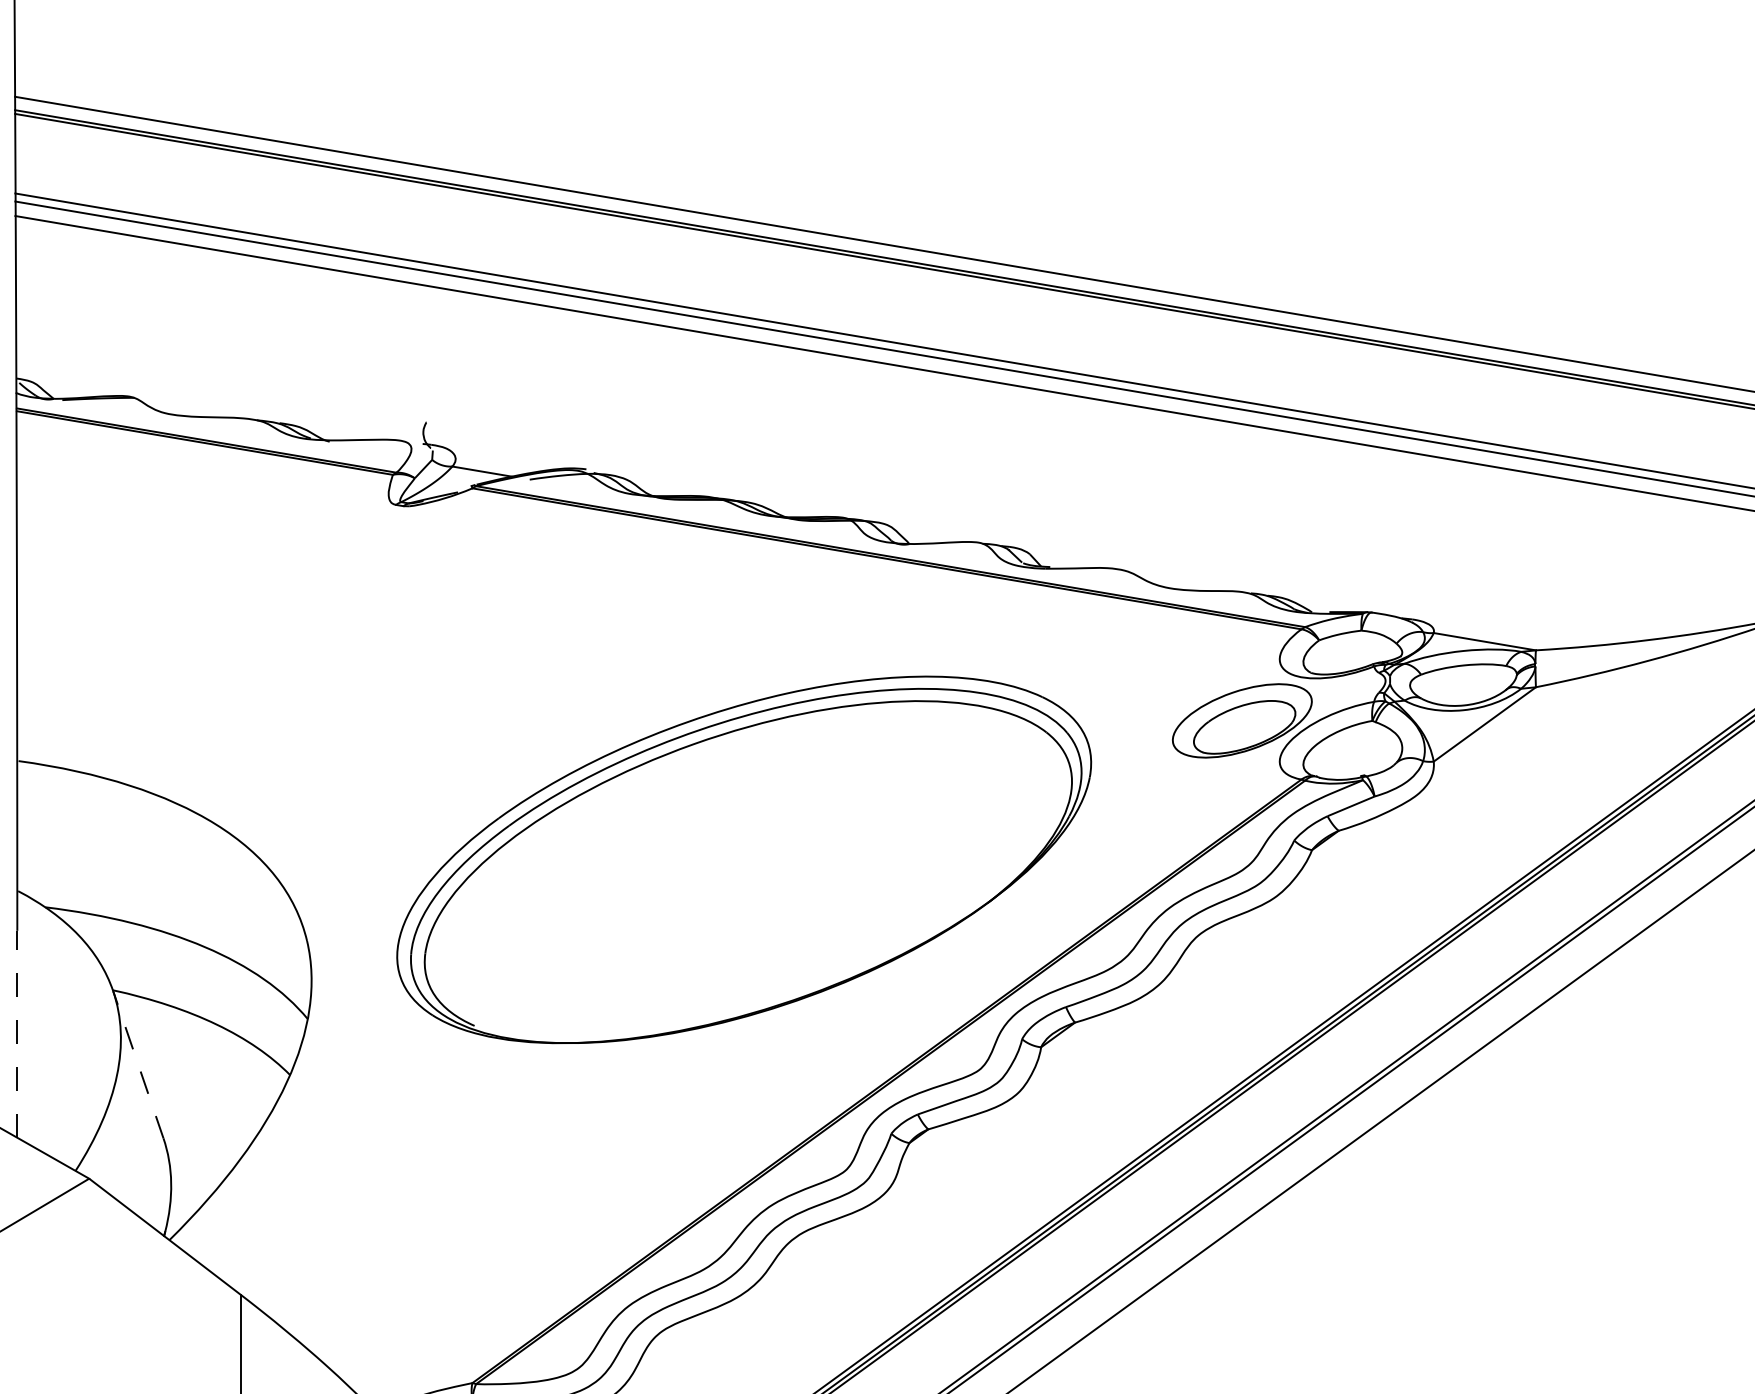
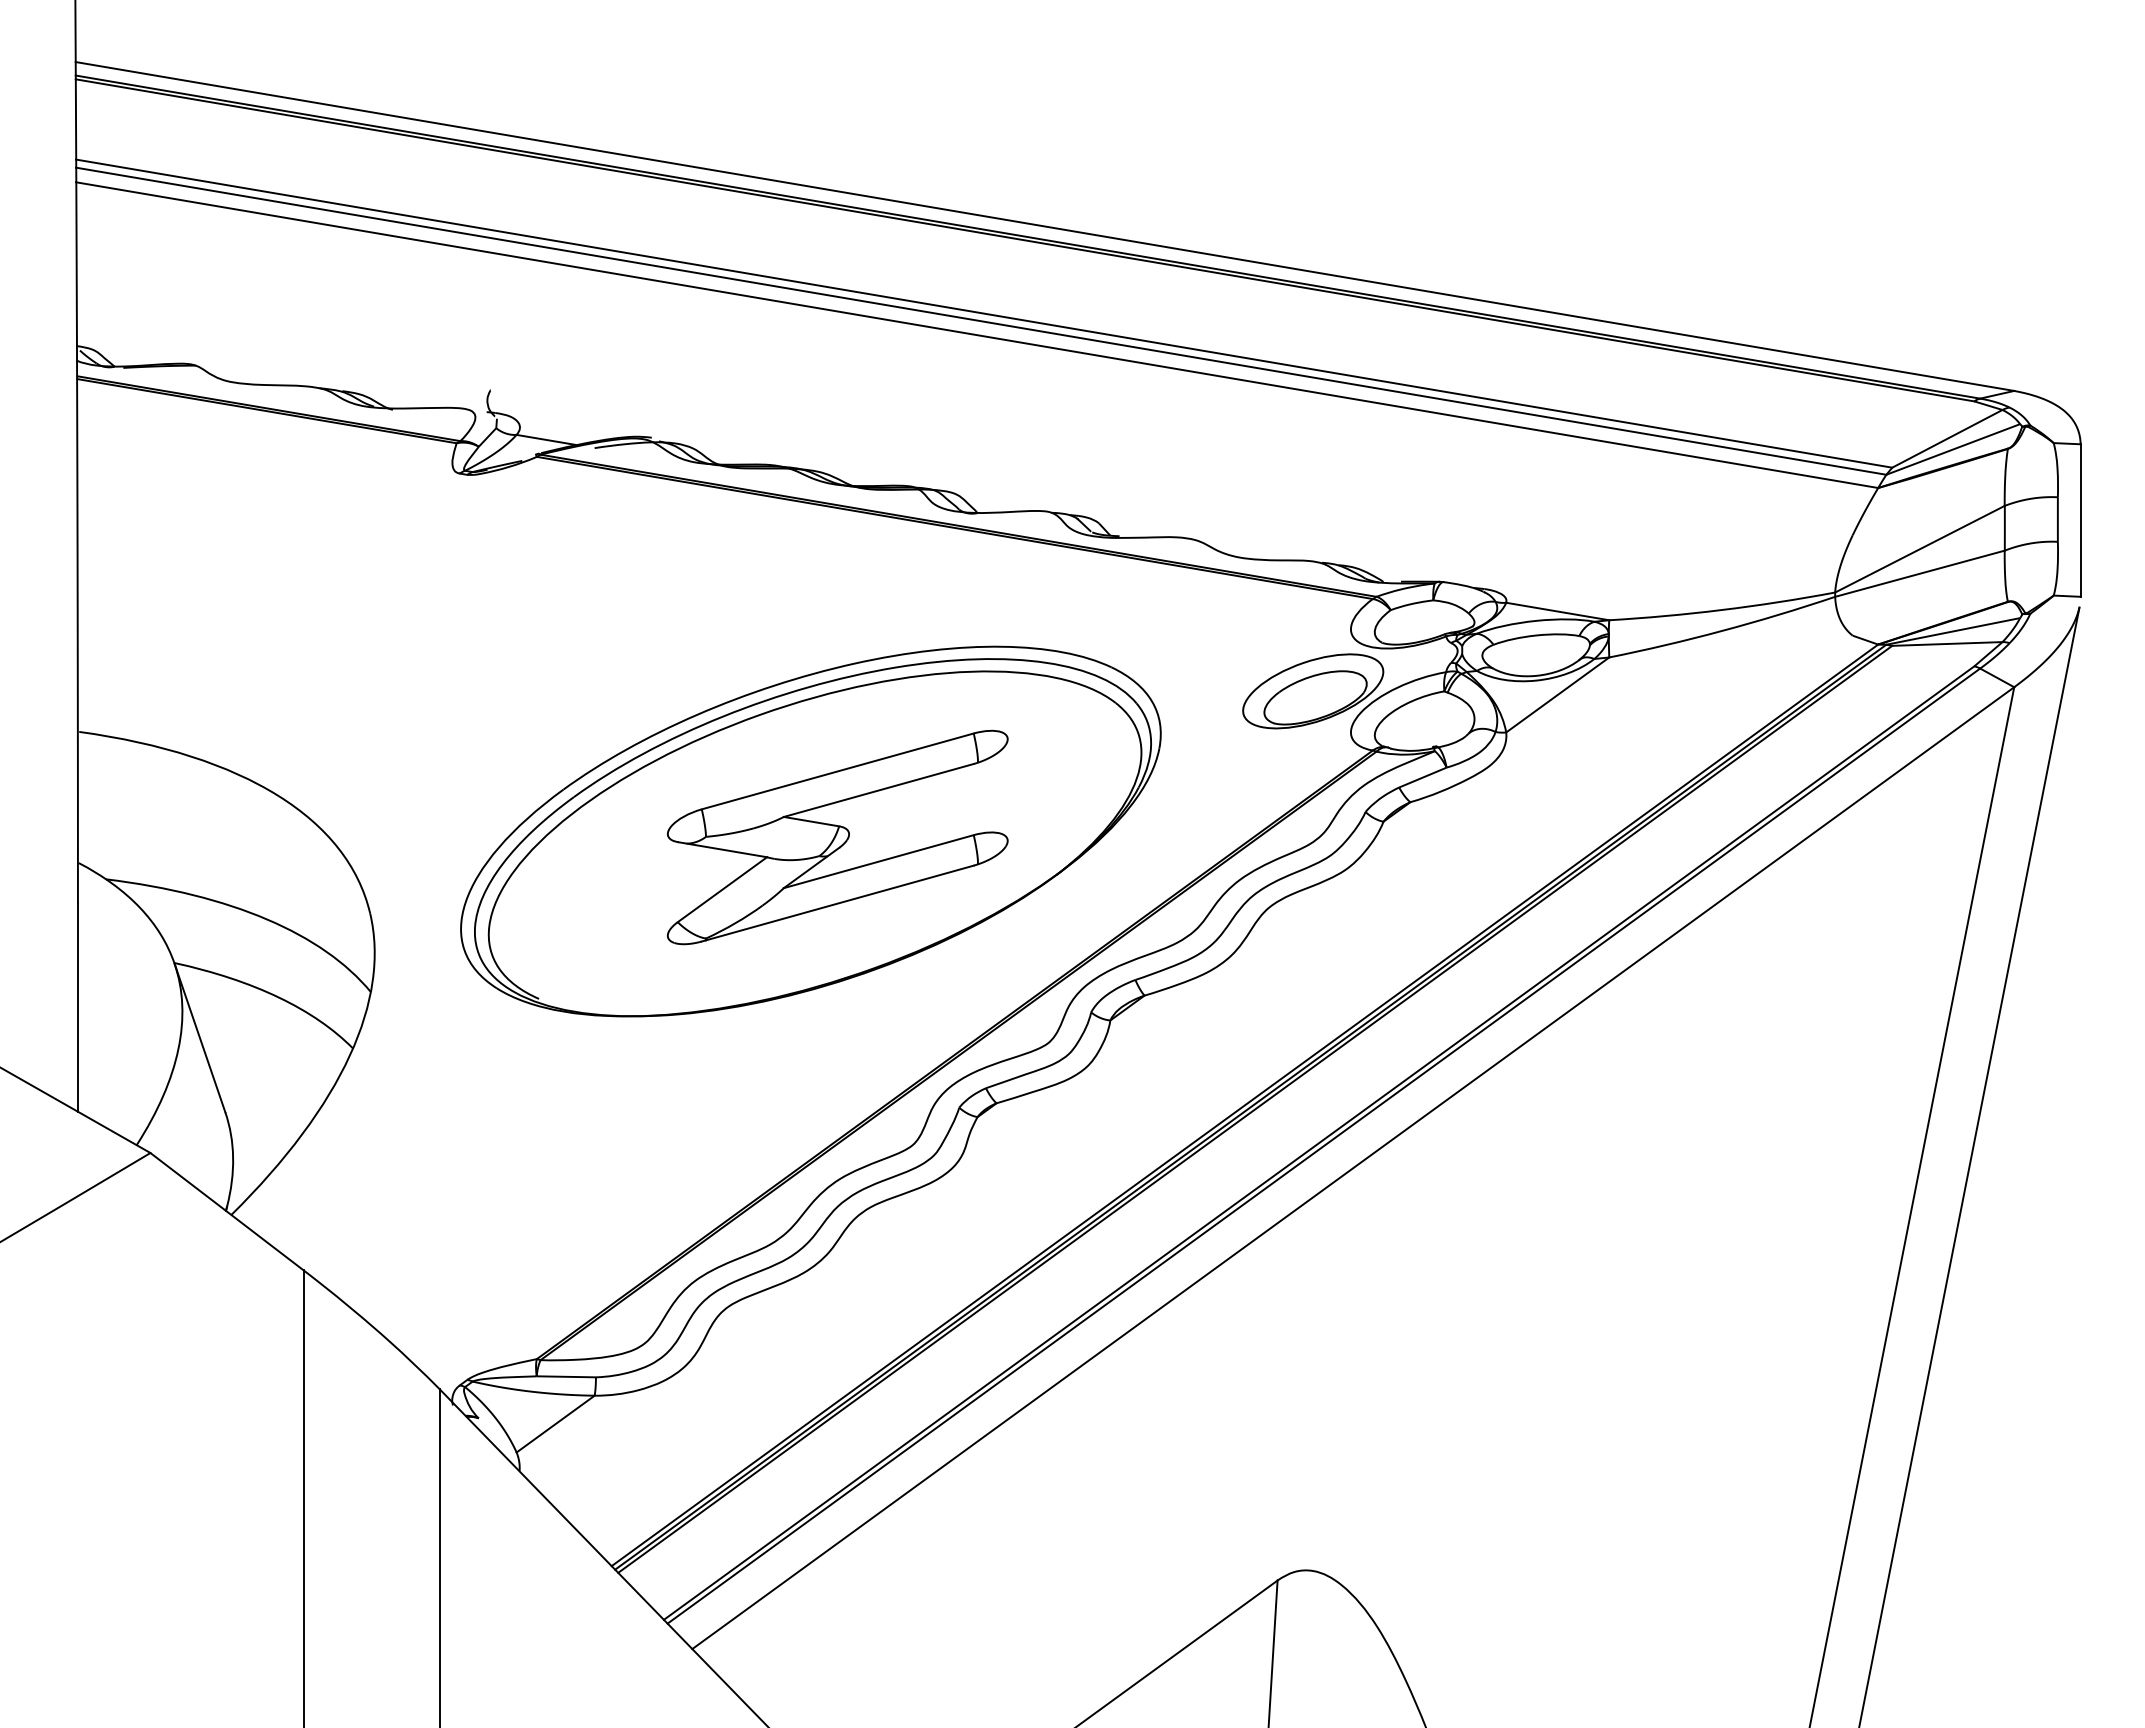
part: (770, 865) -> (837, 837), added
line: (16, 1033) -> (77, 1006), dashed -> solid
line: (137, 1064) -> (199, 1037), dashed -> solid

